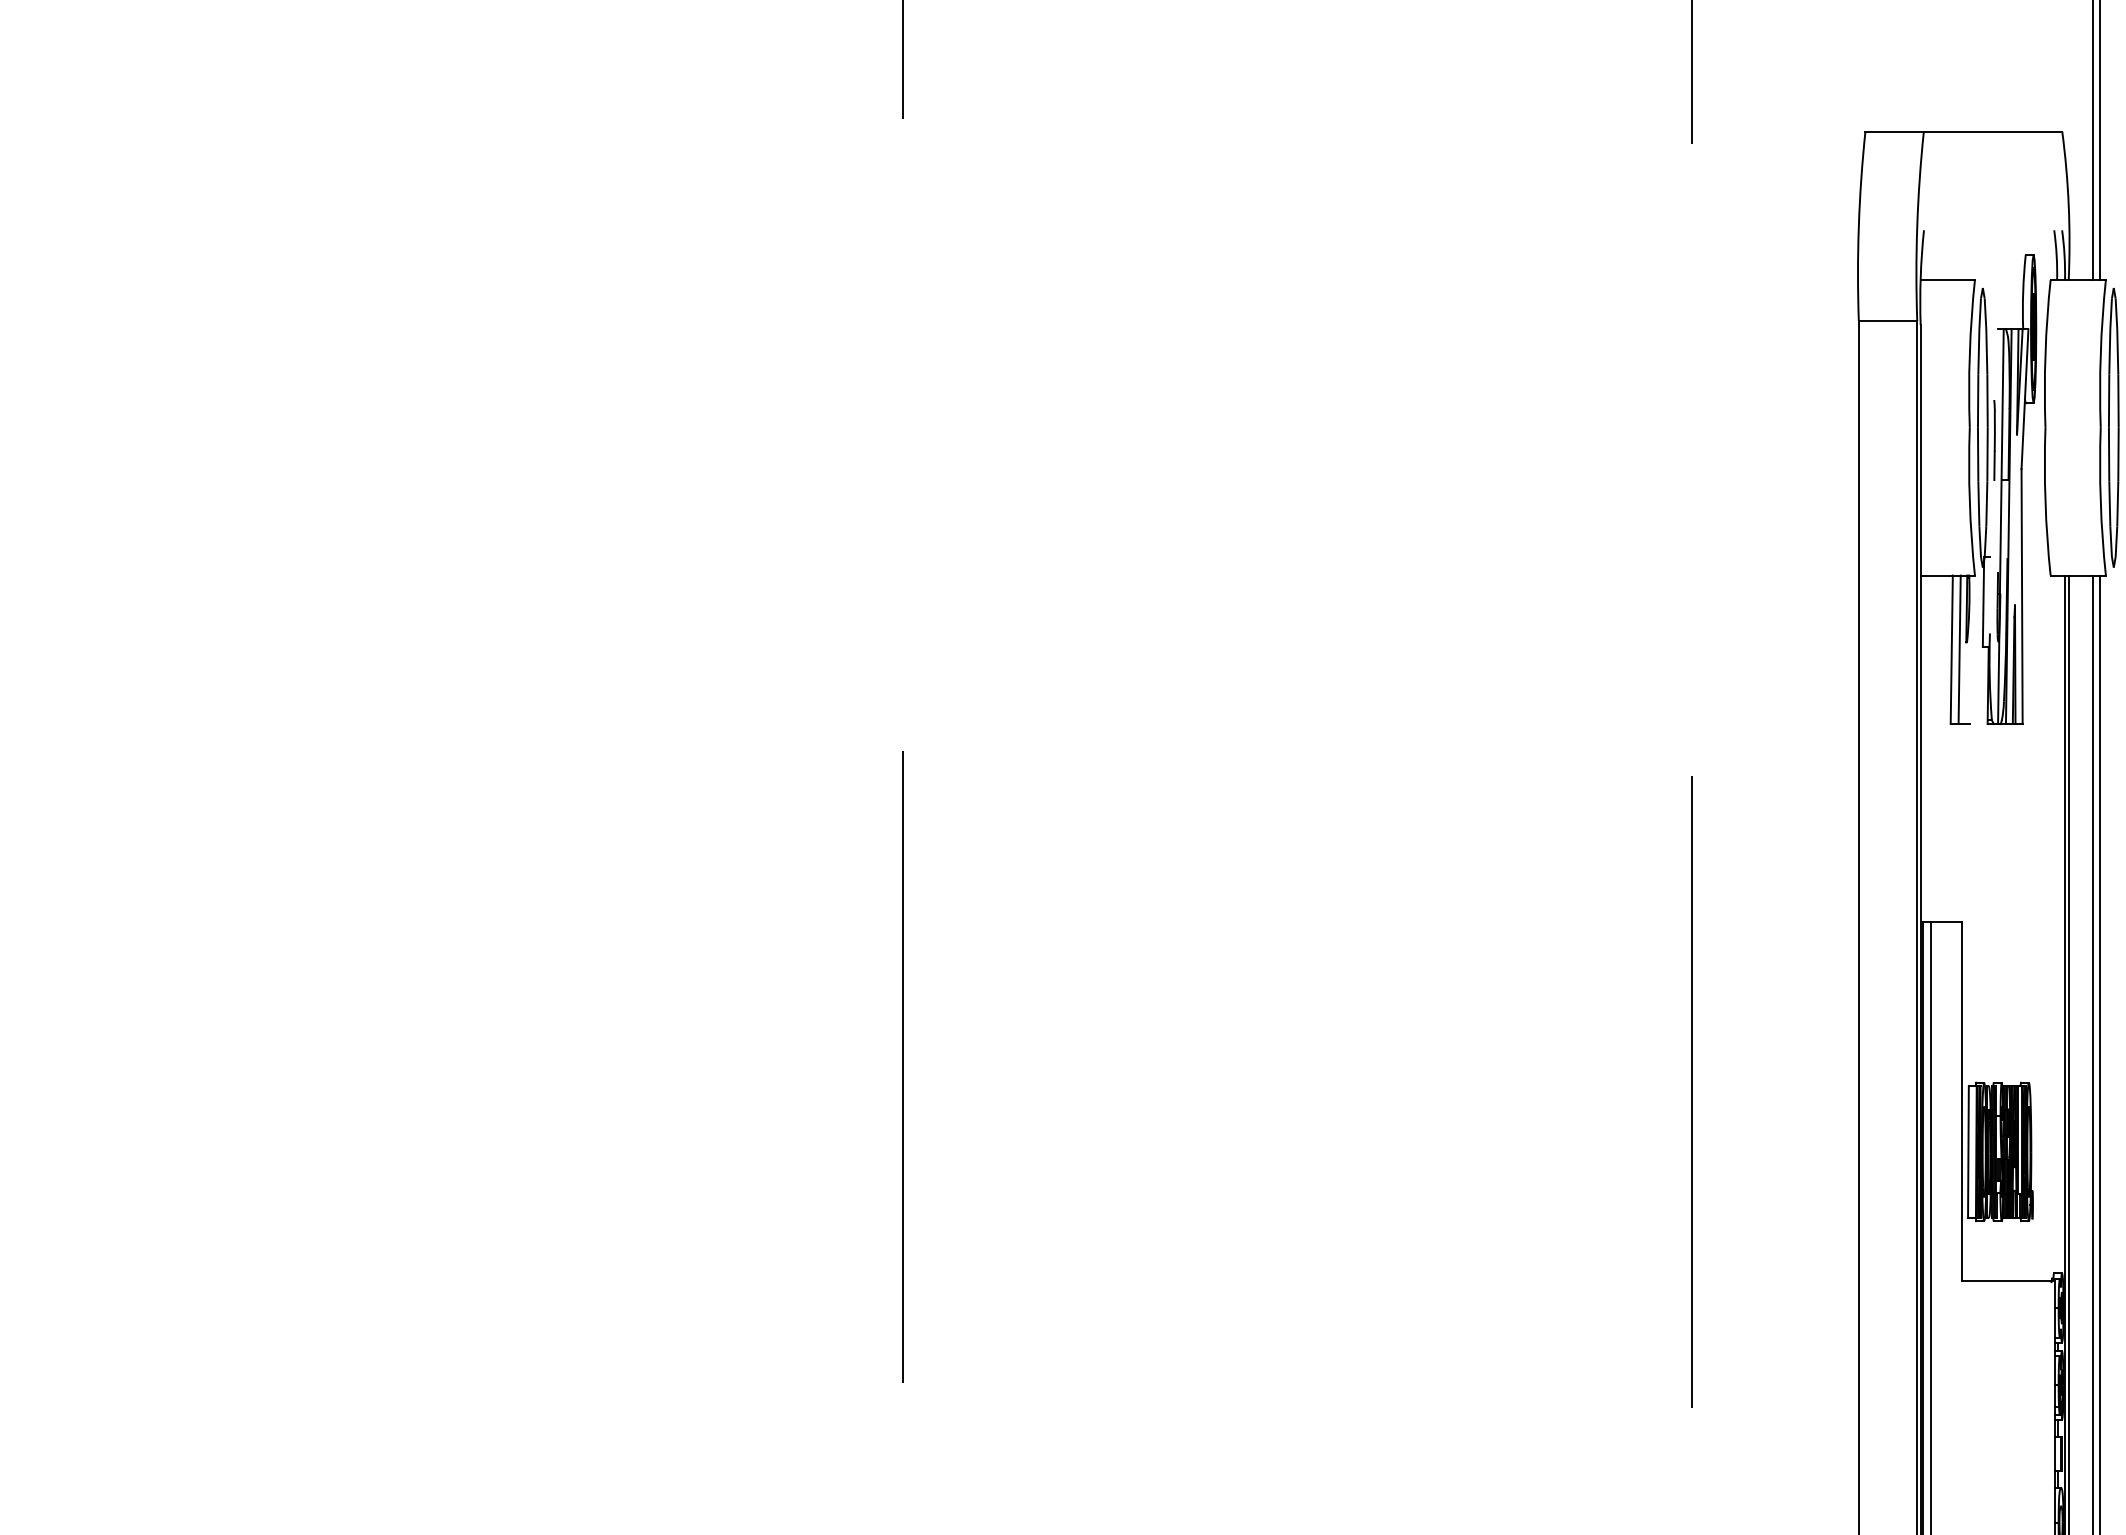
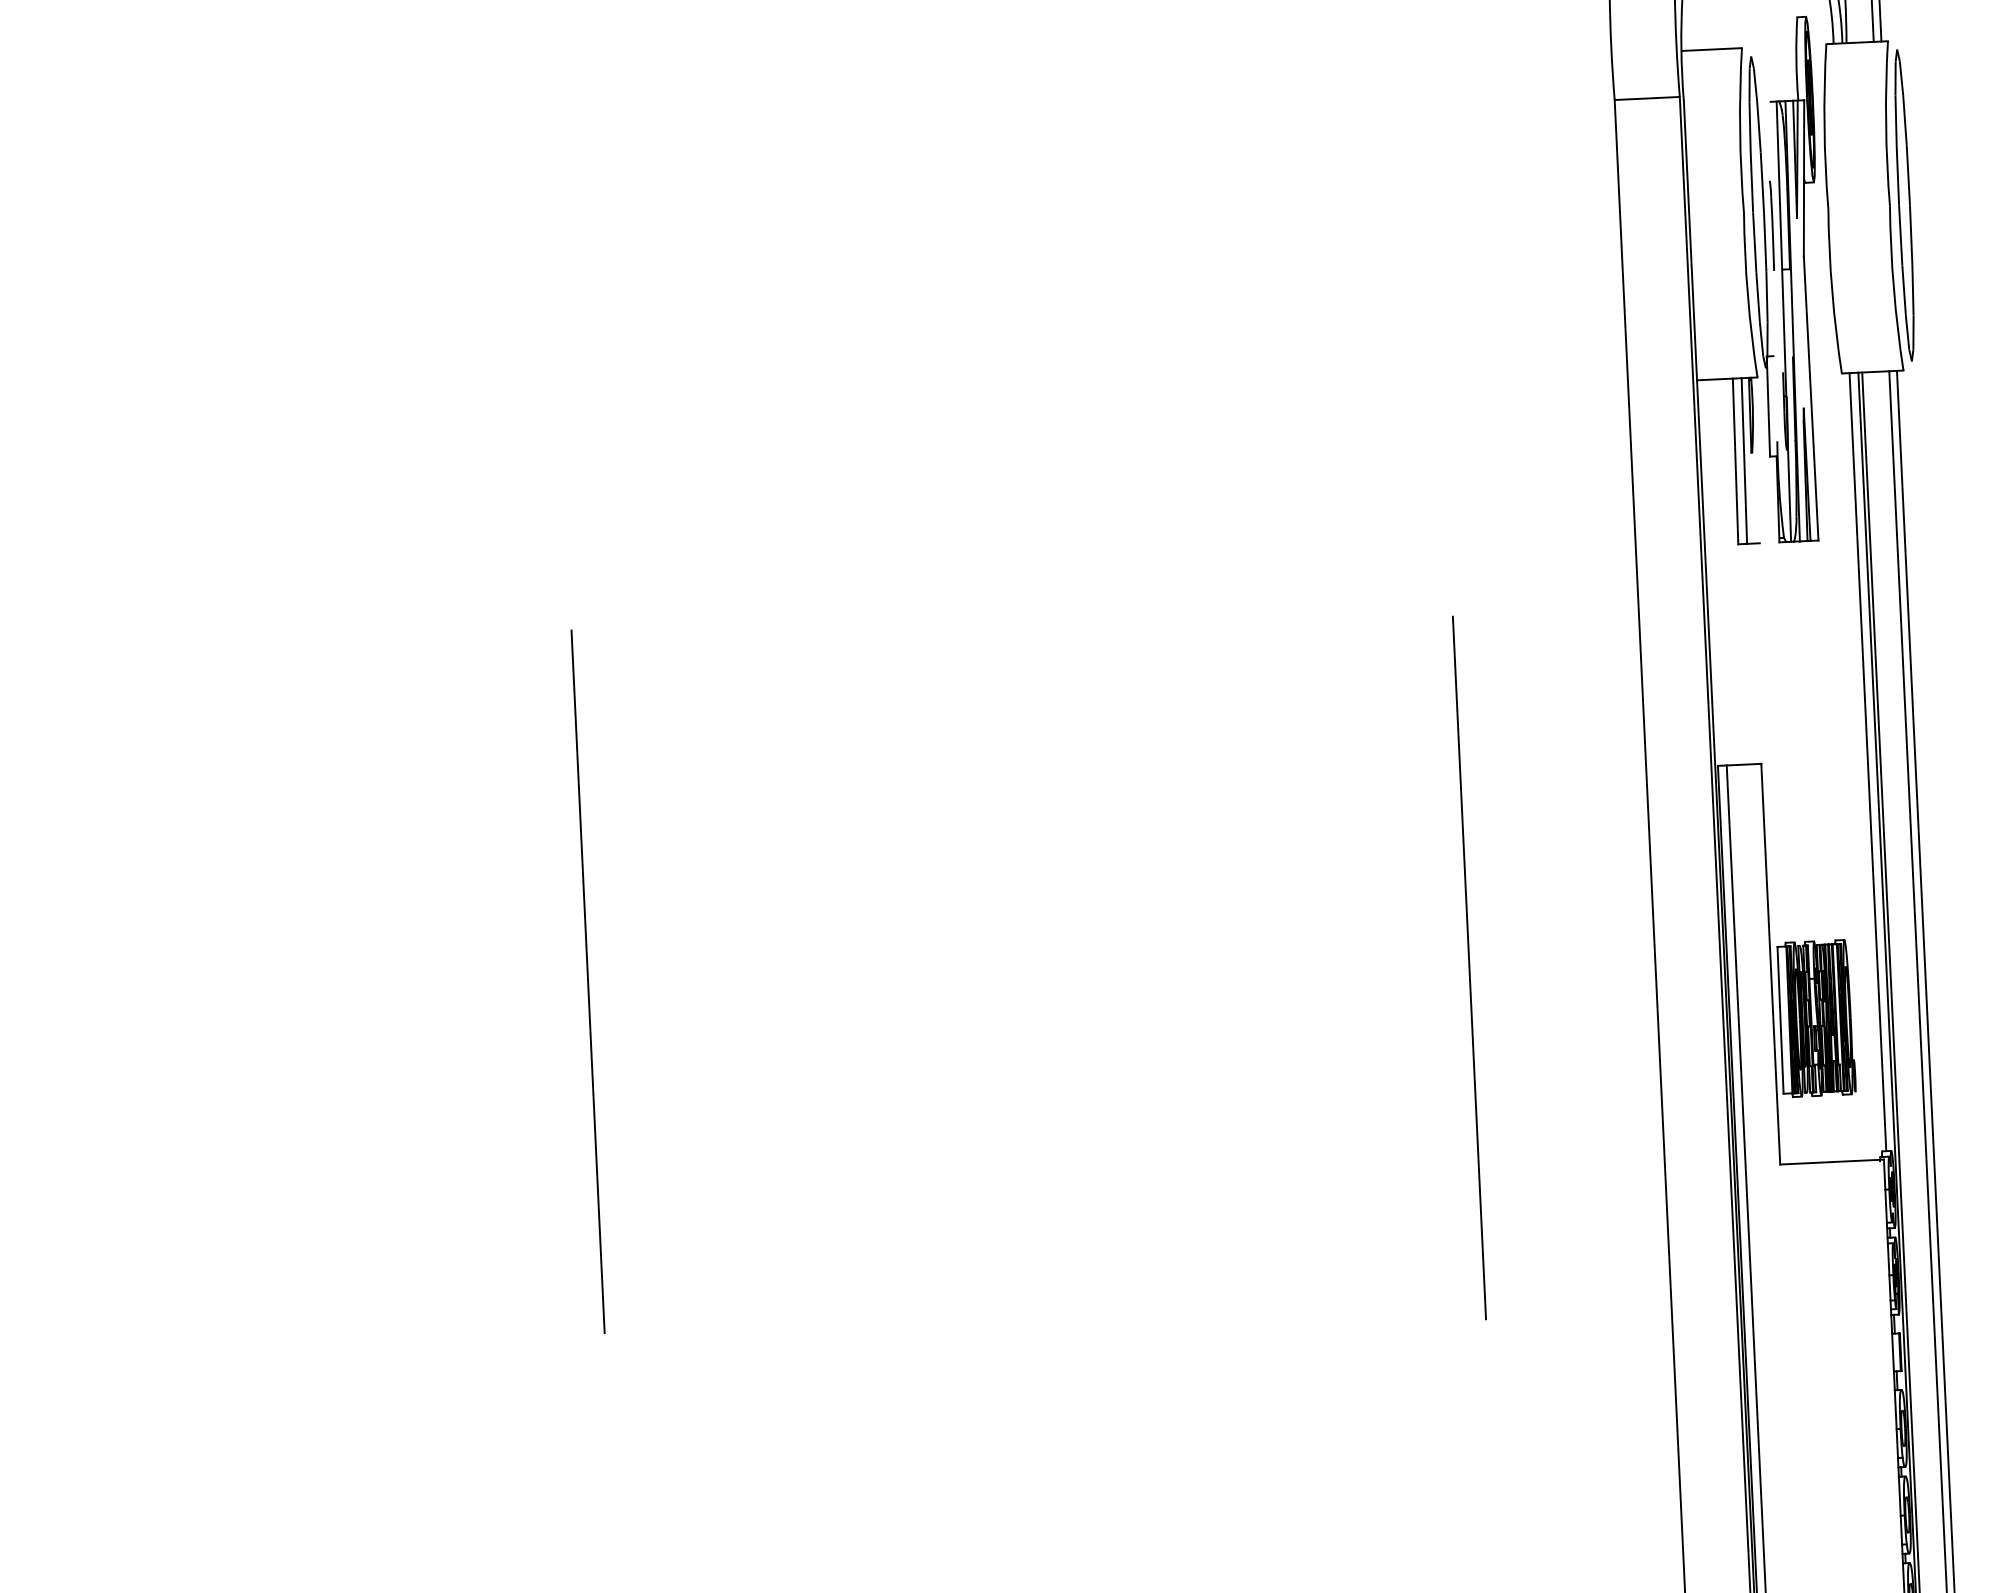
line: (2057, 924) -> (1867, 762), added

